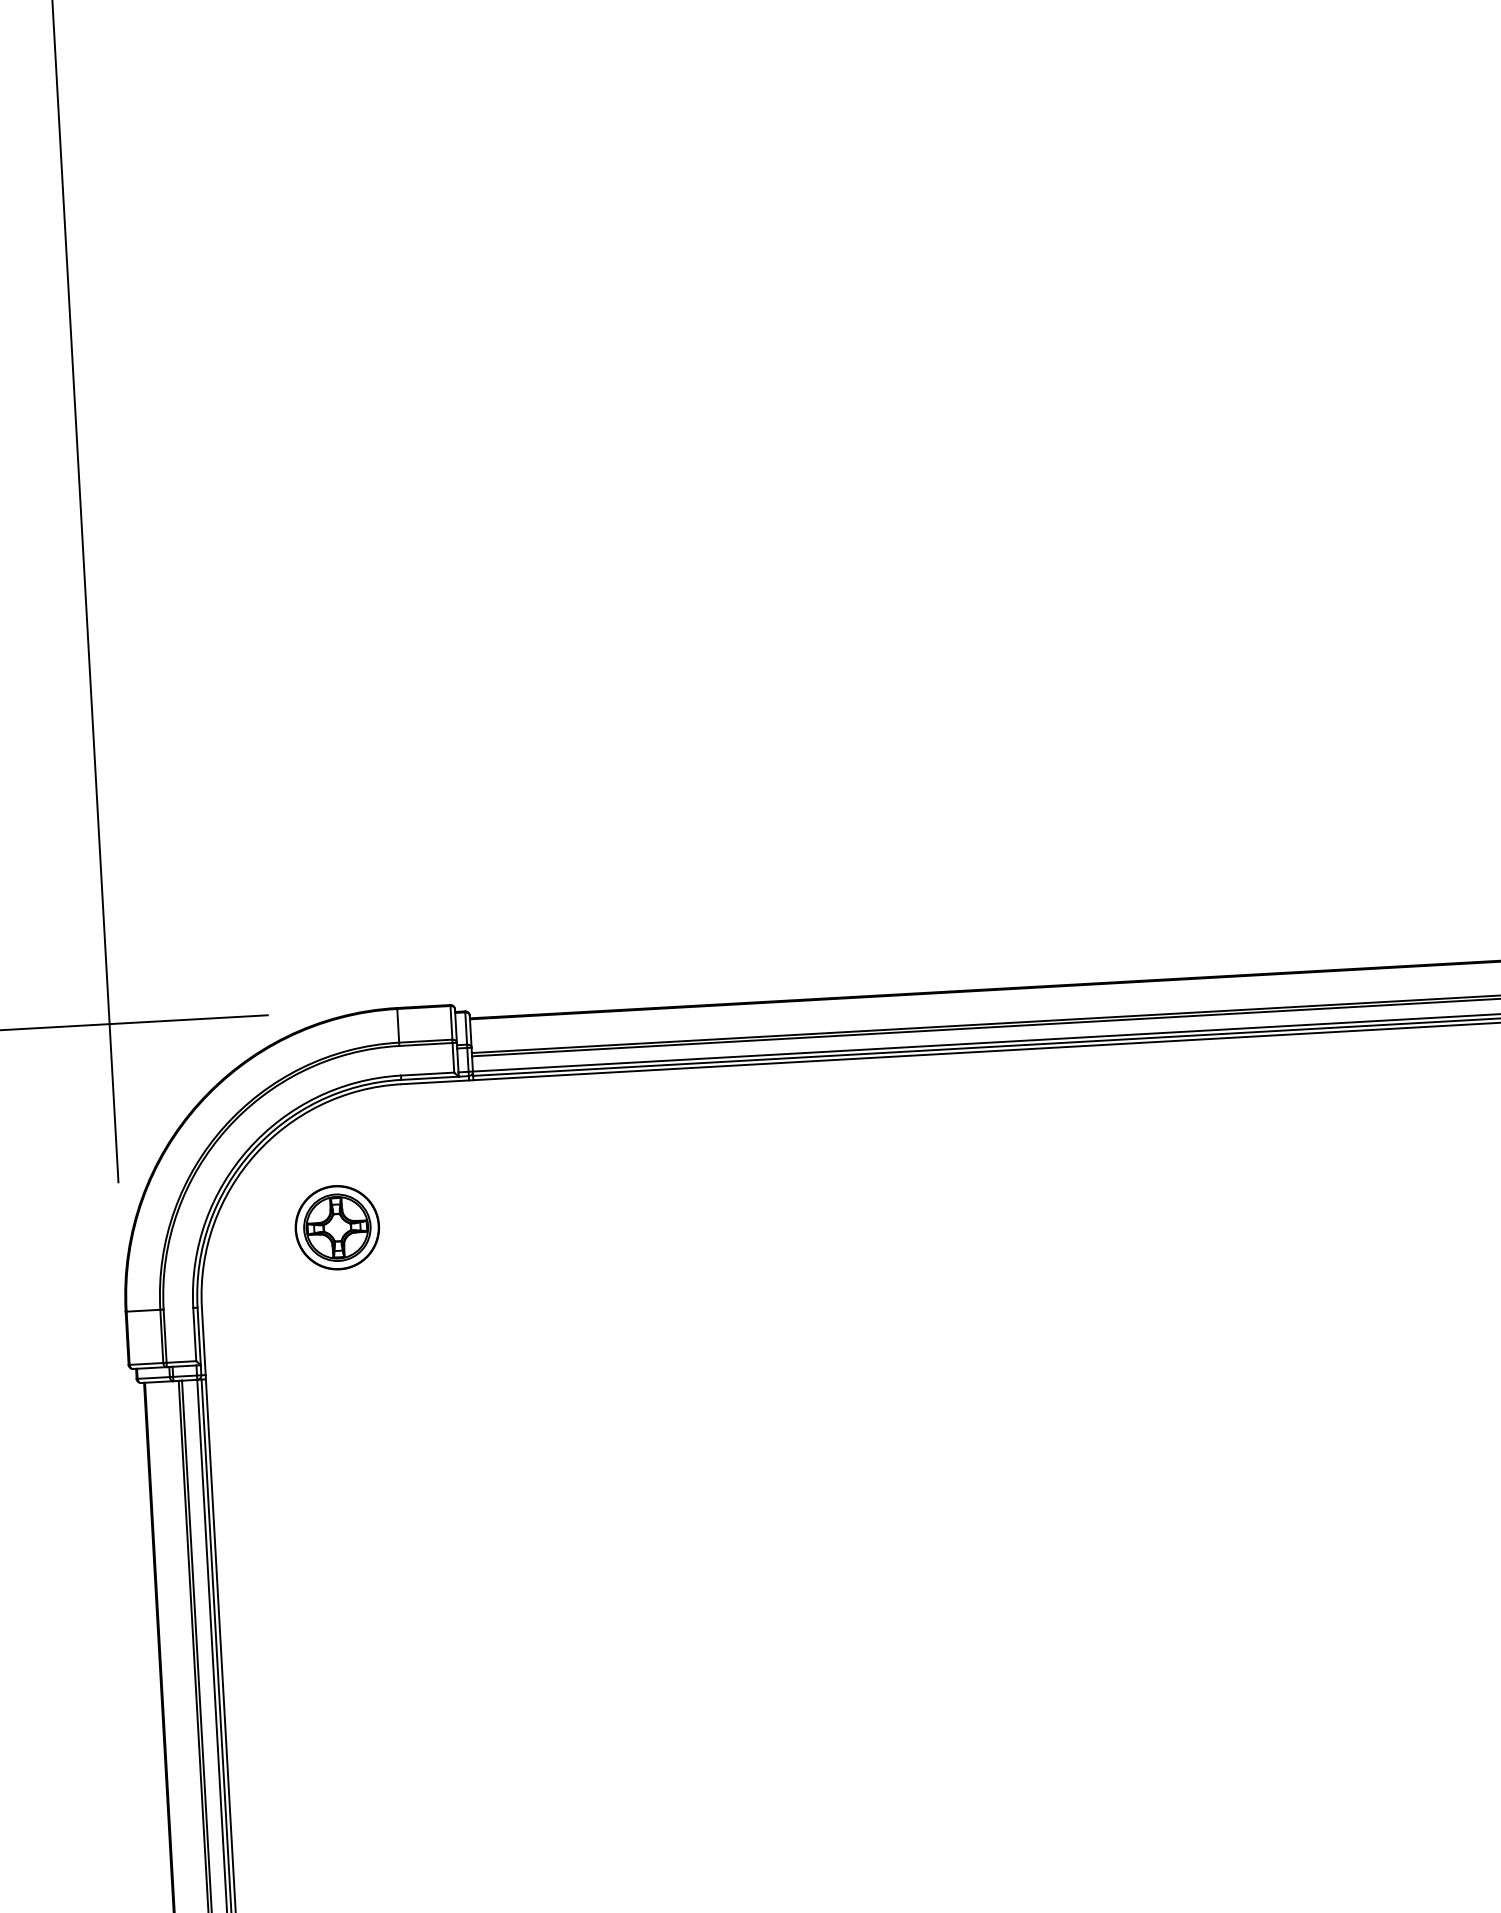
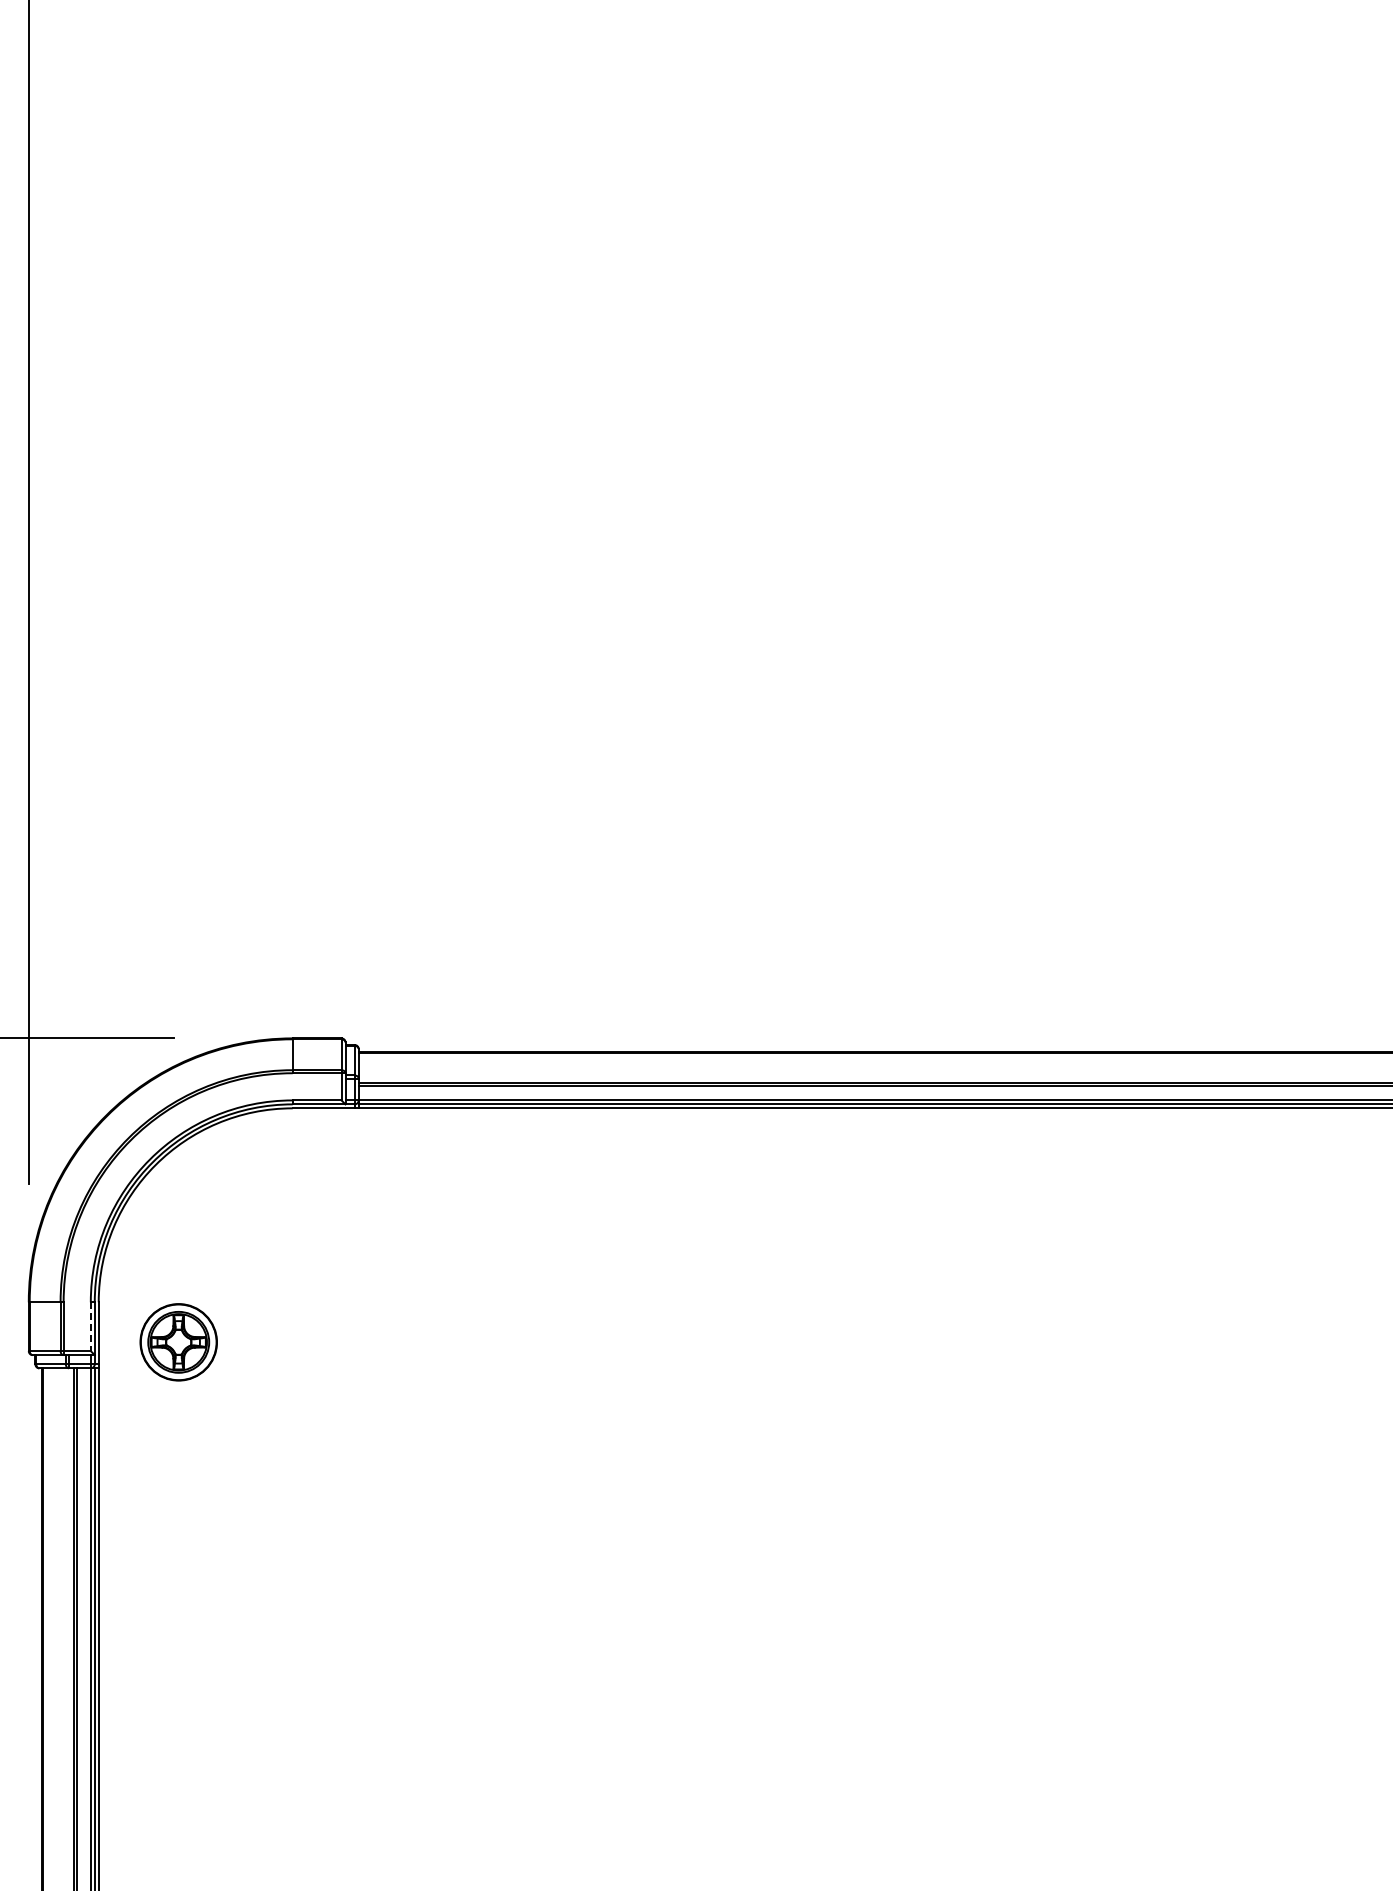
part: (337, 1227) -> (178, 1342), moved
line: (194, 1335) -> (90, 1327), solid -> dashed

